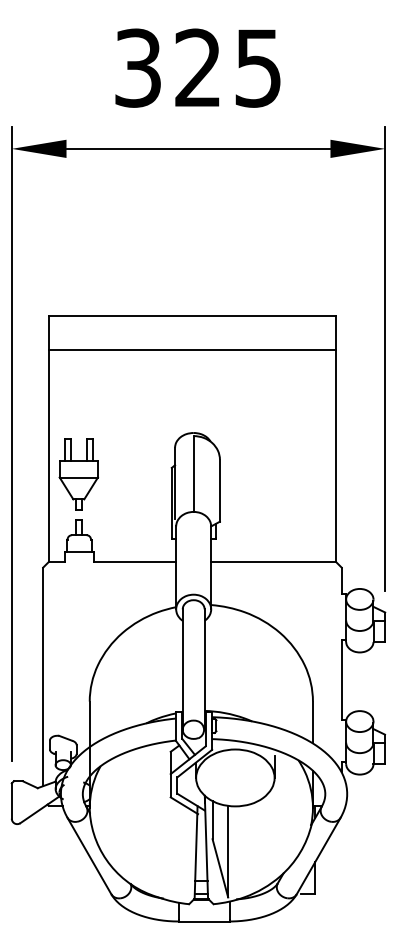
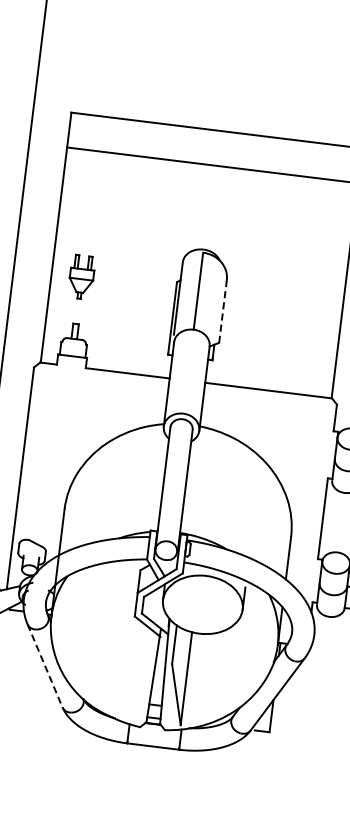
part: (78, 474) -> (81, 277), size x0.6
line: (219, 490) -> (222, 311), solid -> dashed
line: (89, 856) -> (45, 666), solid -> dashed

